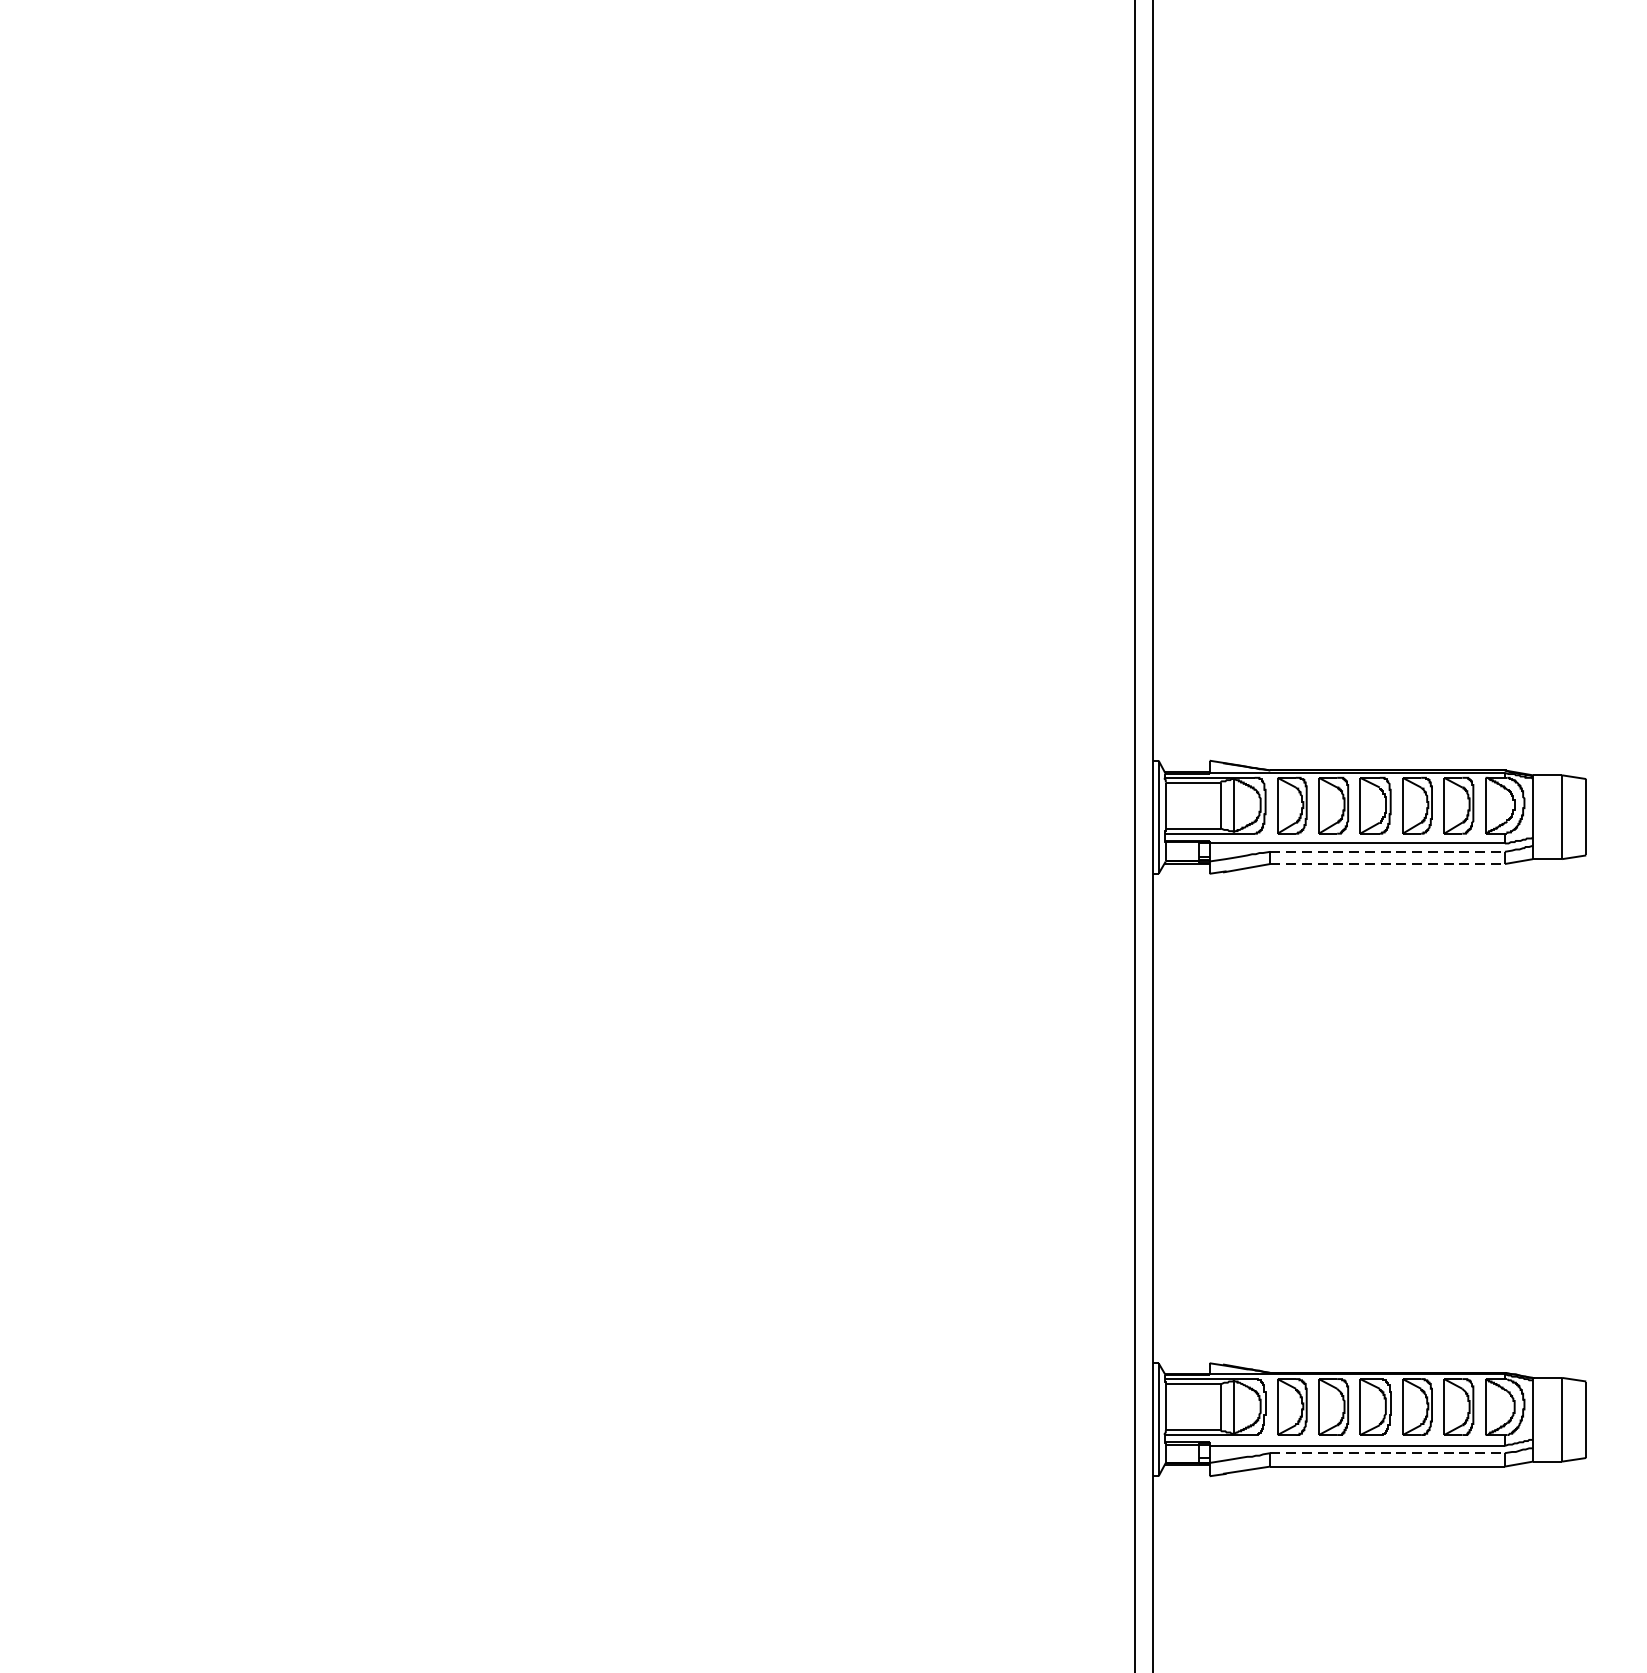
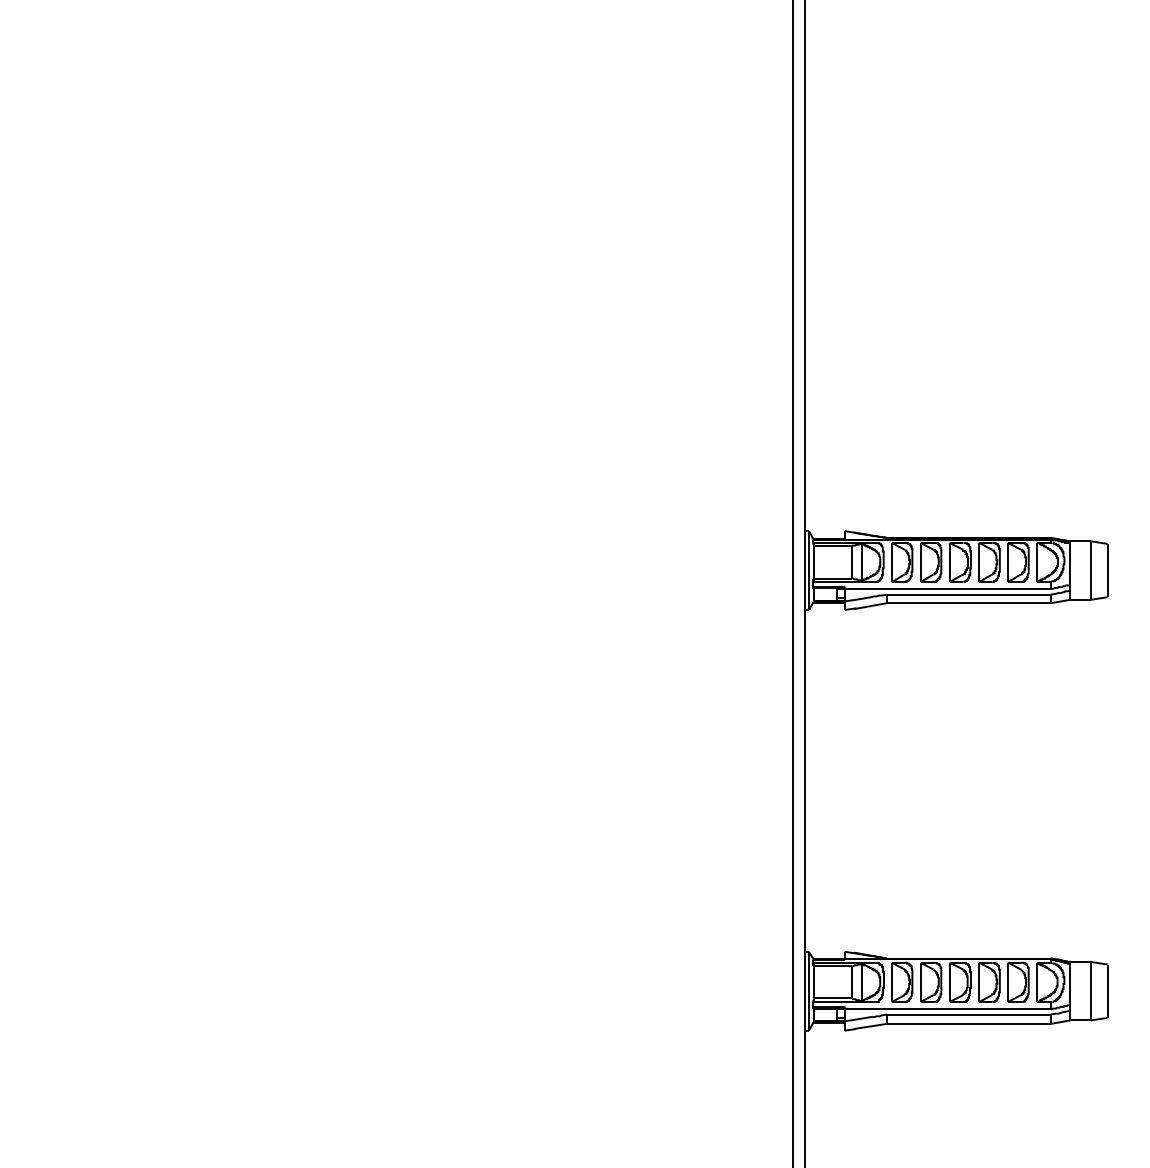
line: (1387, 851) -> (968, 594), dashed -> solid
line: (1387, 864) -> (968, 603), dashed -> solid
line: (1387, 1453) -> (968, 1014), dashed -> solid

